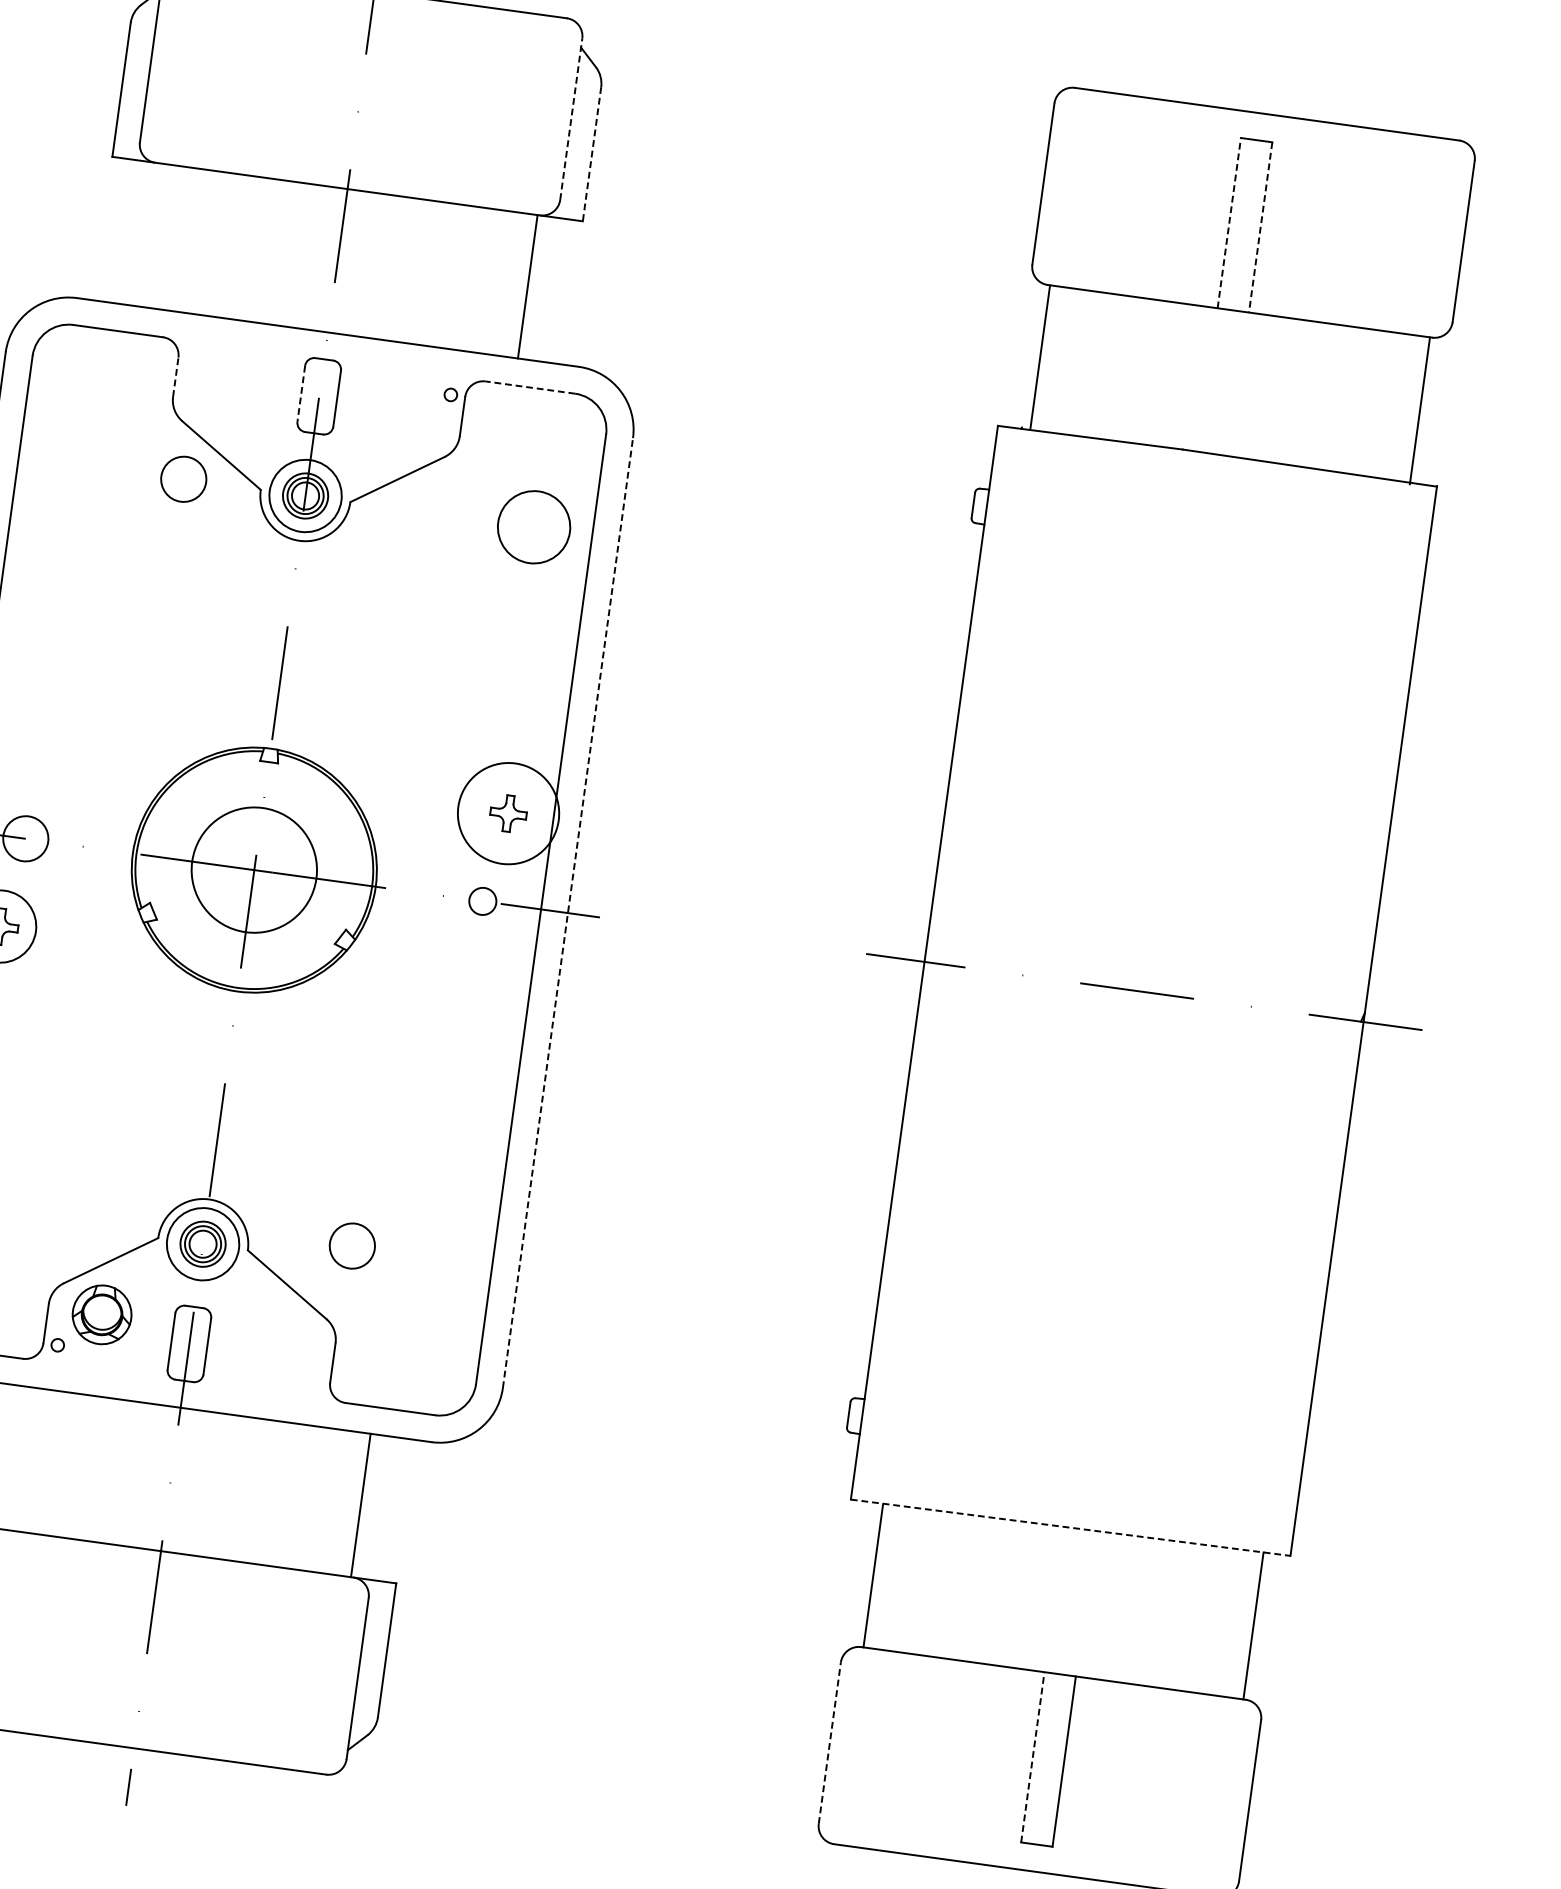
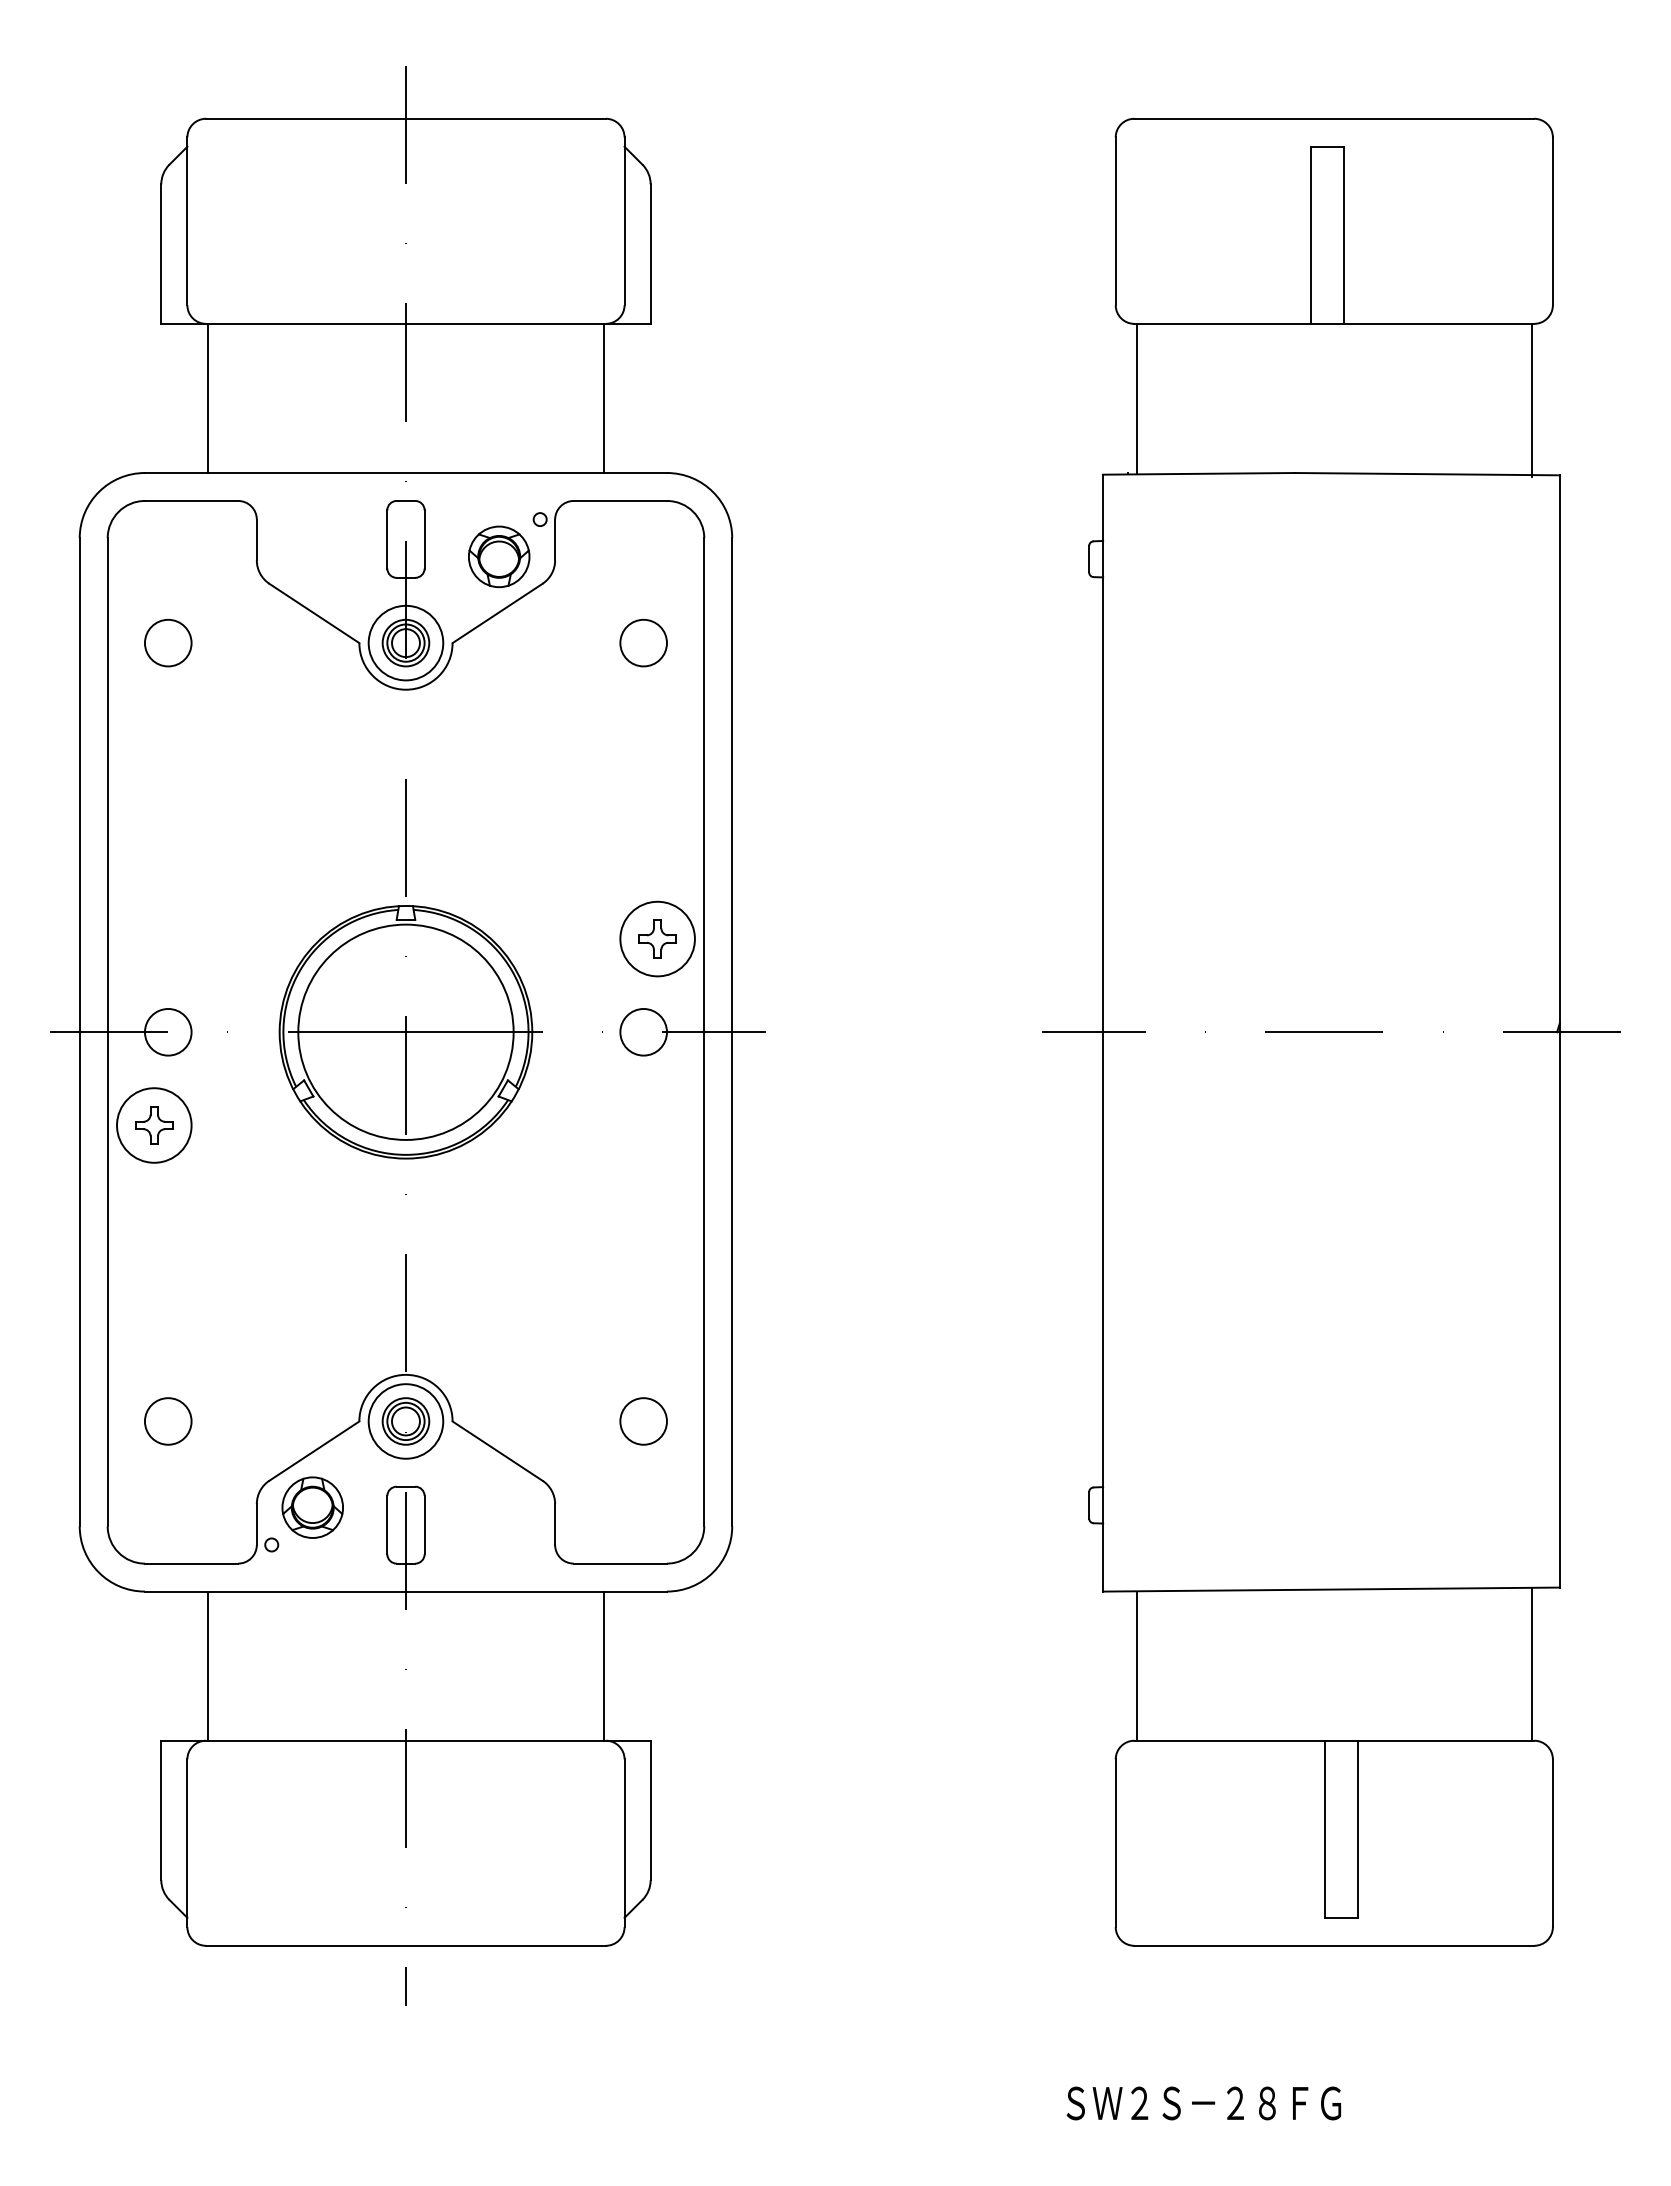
line: (571, 119) -> (624, 221), dashed -> solid
line: (591, 154) -> (650, 254), dashed -> solid
line: (1229, 223) -> (1311, 235), dashed -> solid
line: (1260, 227) -> (1343, 235), dashed -> solid
line: (147, 234) -> (208, 398), added
line: (175, 376) -> (256, 539), dashed -> solid
line: (530, 387) -> (620, 500), dashed -> solid
line: (301, 393) -> (387, 539), dashed -> solid
part: (406, 425) -> (499, 556), added
circle: (184, 478) -> (168, 642), moved
circle: (533, 526) -> (643, 642), size x0.62
circle: (508, 813) -> (657, 938), size x0.71
circle: (253, 869) -> (405, 1031), size x1.67
circle: (482, 901) -> (643, 1032), size x1.67
line: (568, 912) -> (732, 1031), dashed -> solid
circle: (352, 1246) -> (643, 1421), moved
line: (1071, 1527) -> (1332, 1589), dashed -> solid
line: (829, 1743) -> (1115, 1843), dashed -> solid
line: (1032, 1757) -> (1324, 1829), dashed -> solid

